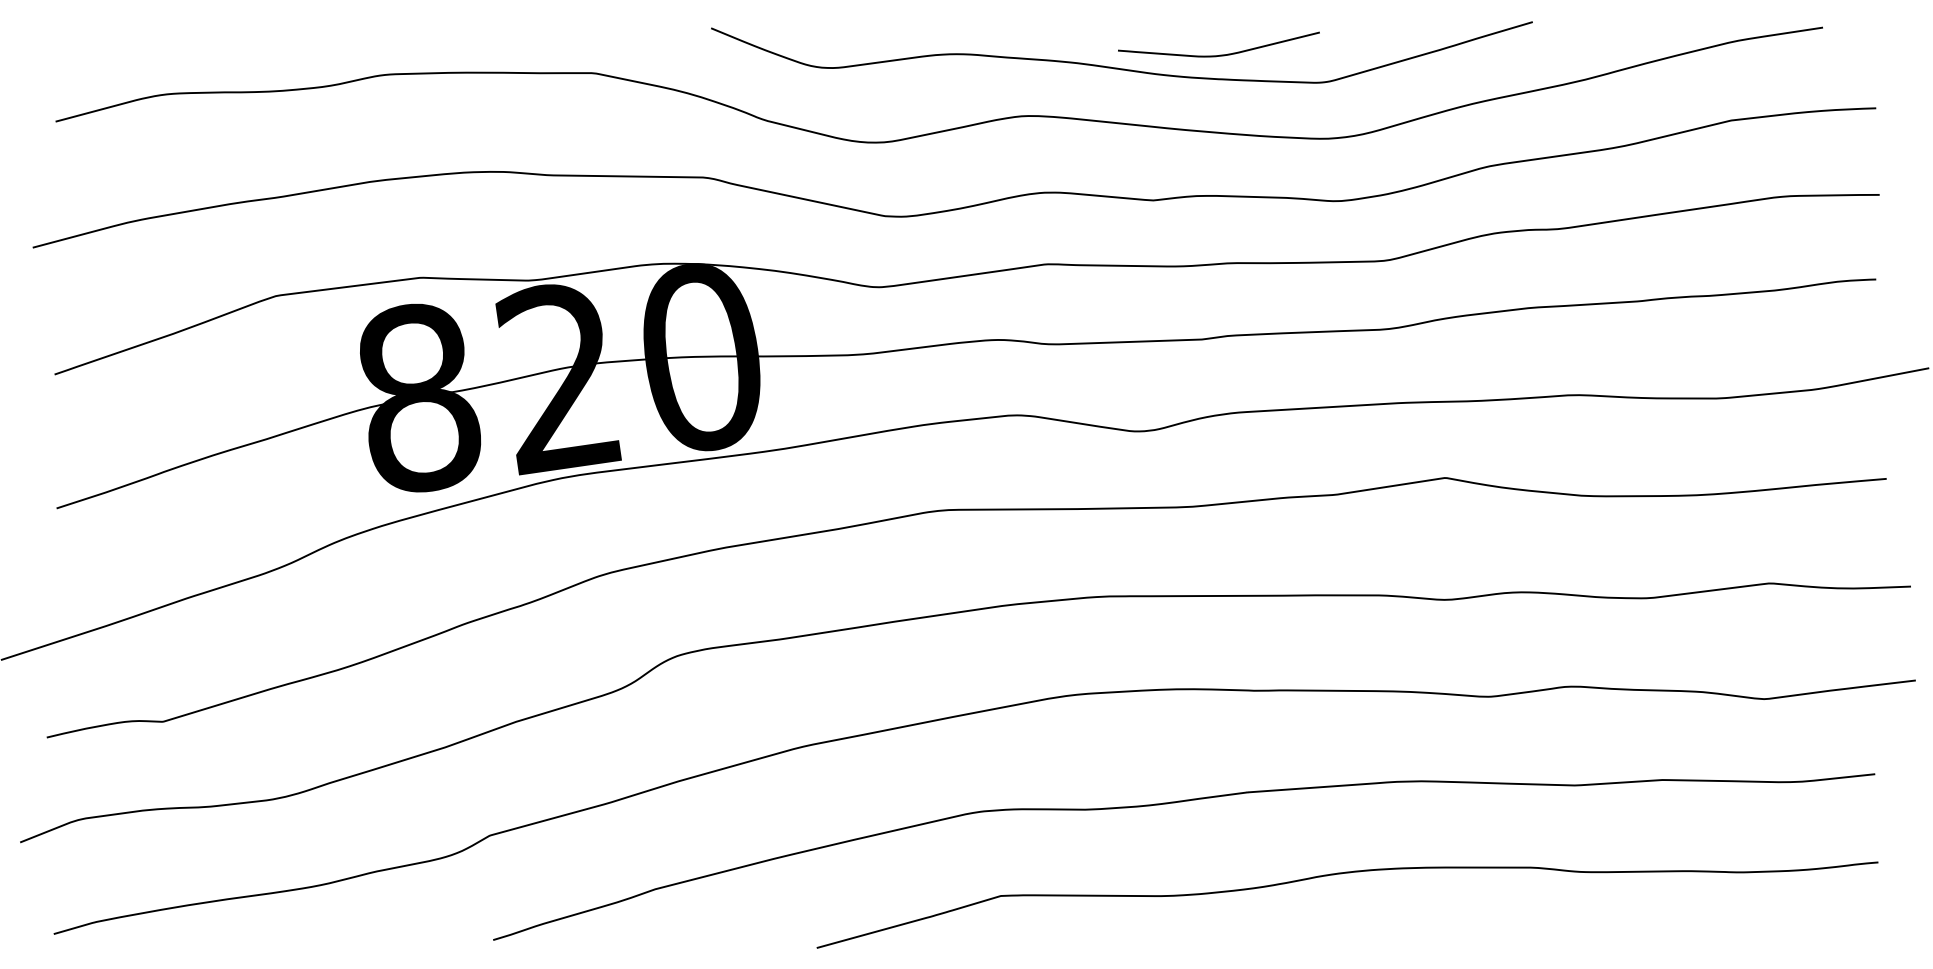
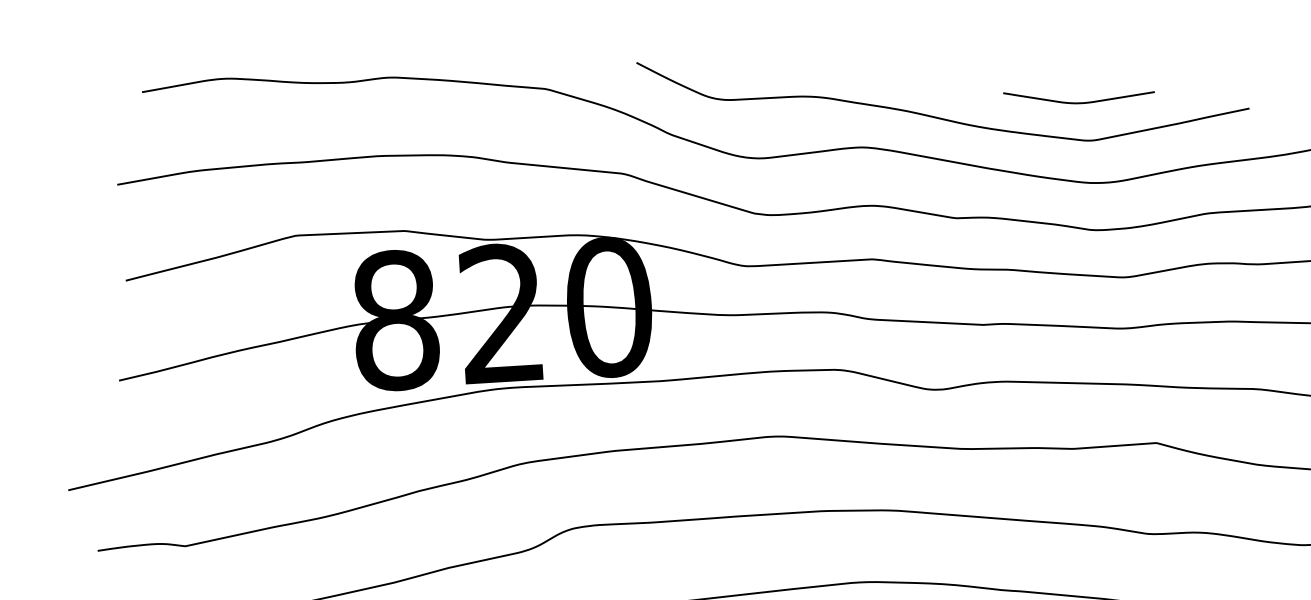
curve: (1219, 54) -> (1078, 102), moved

